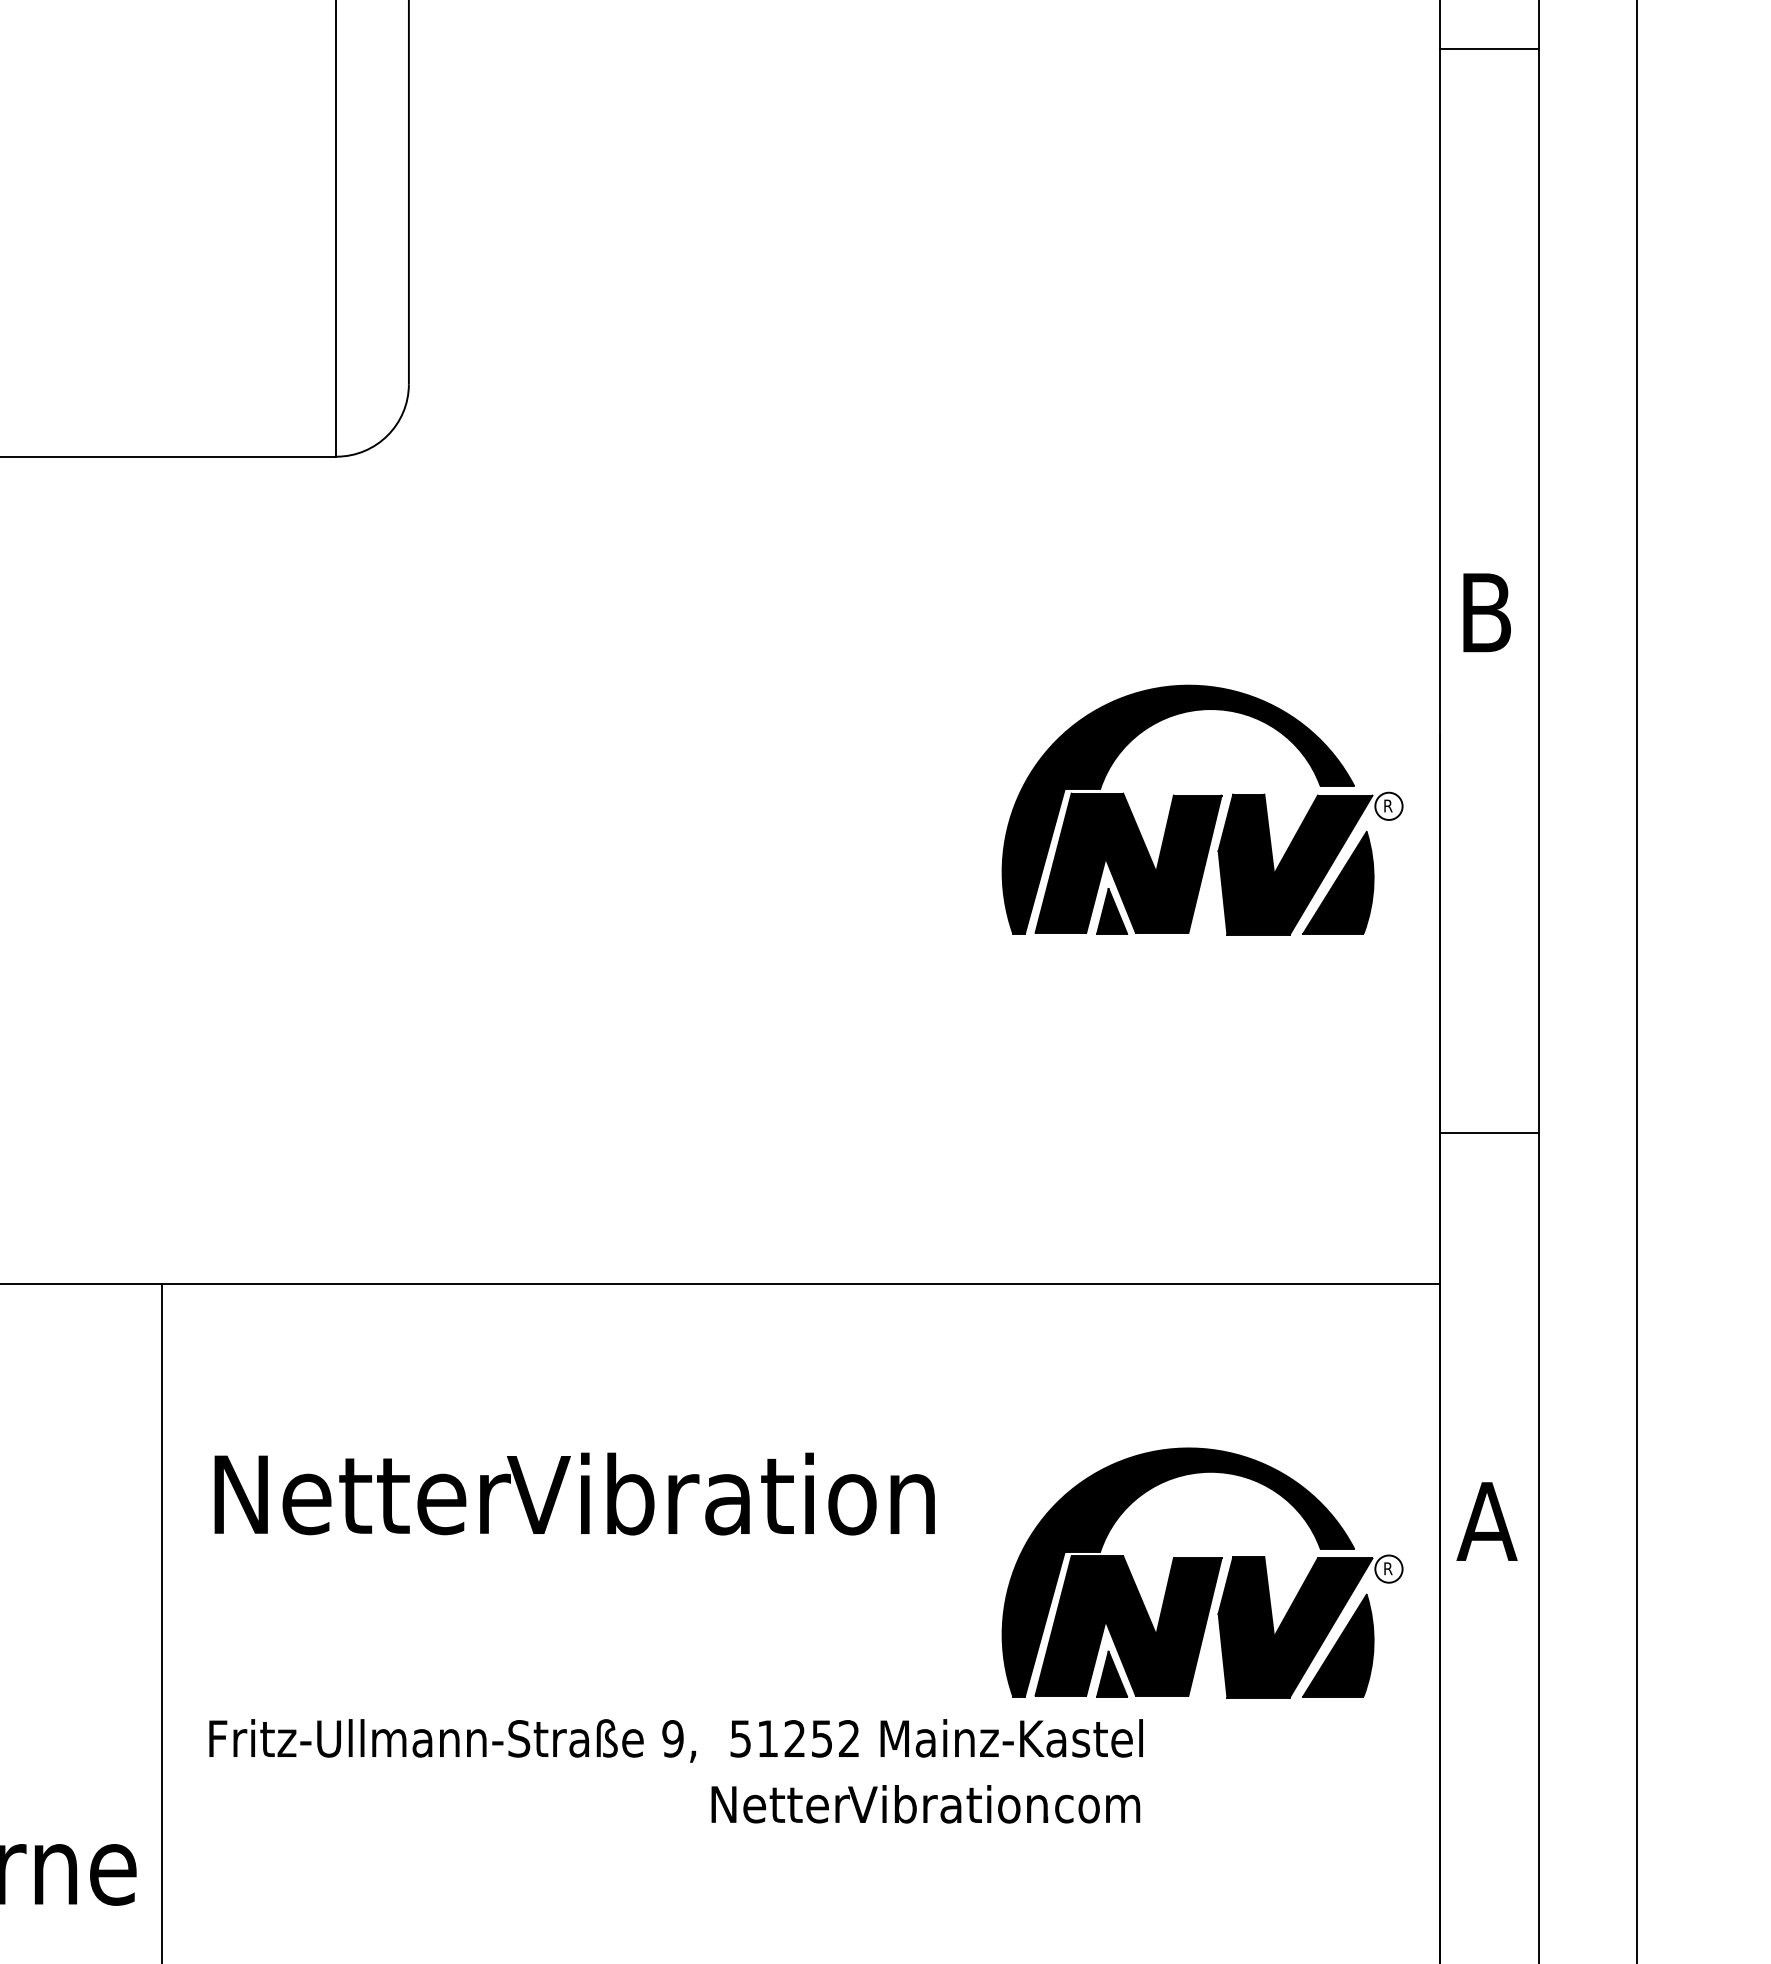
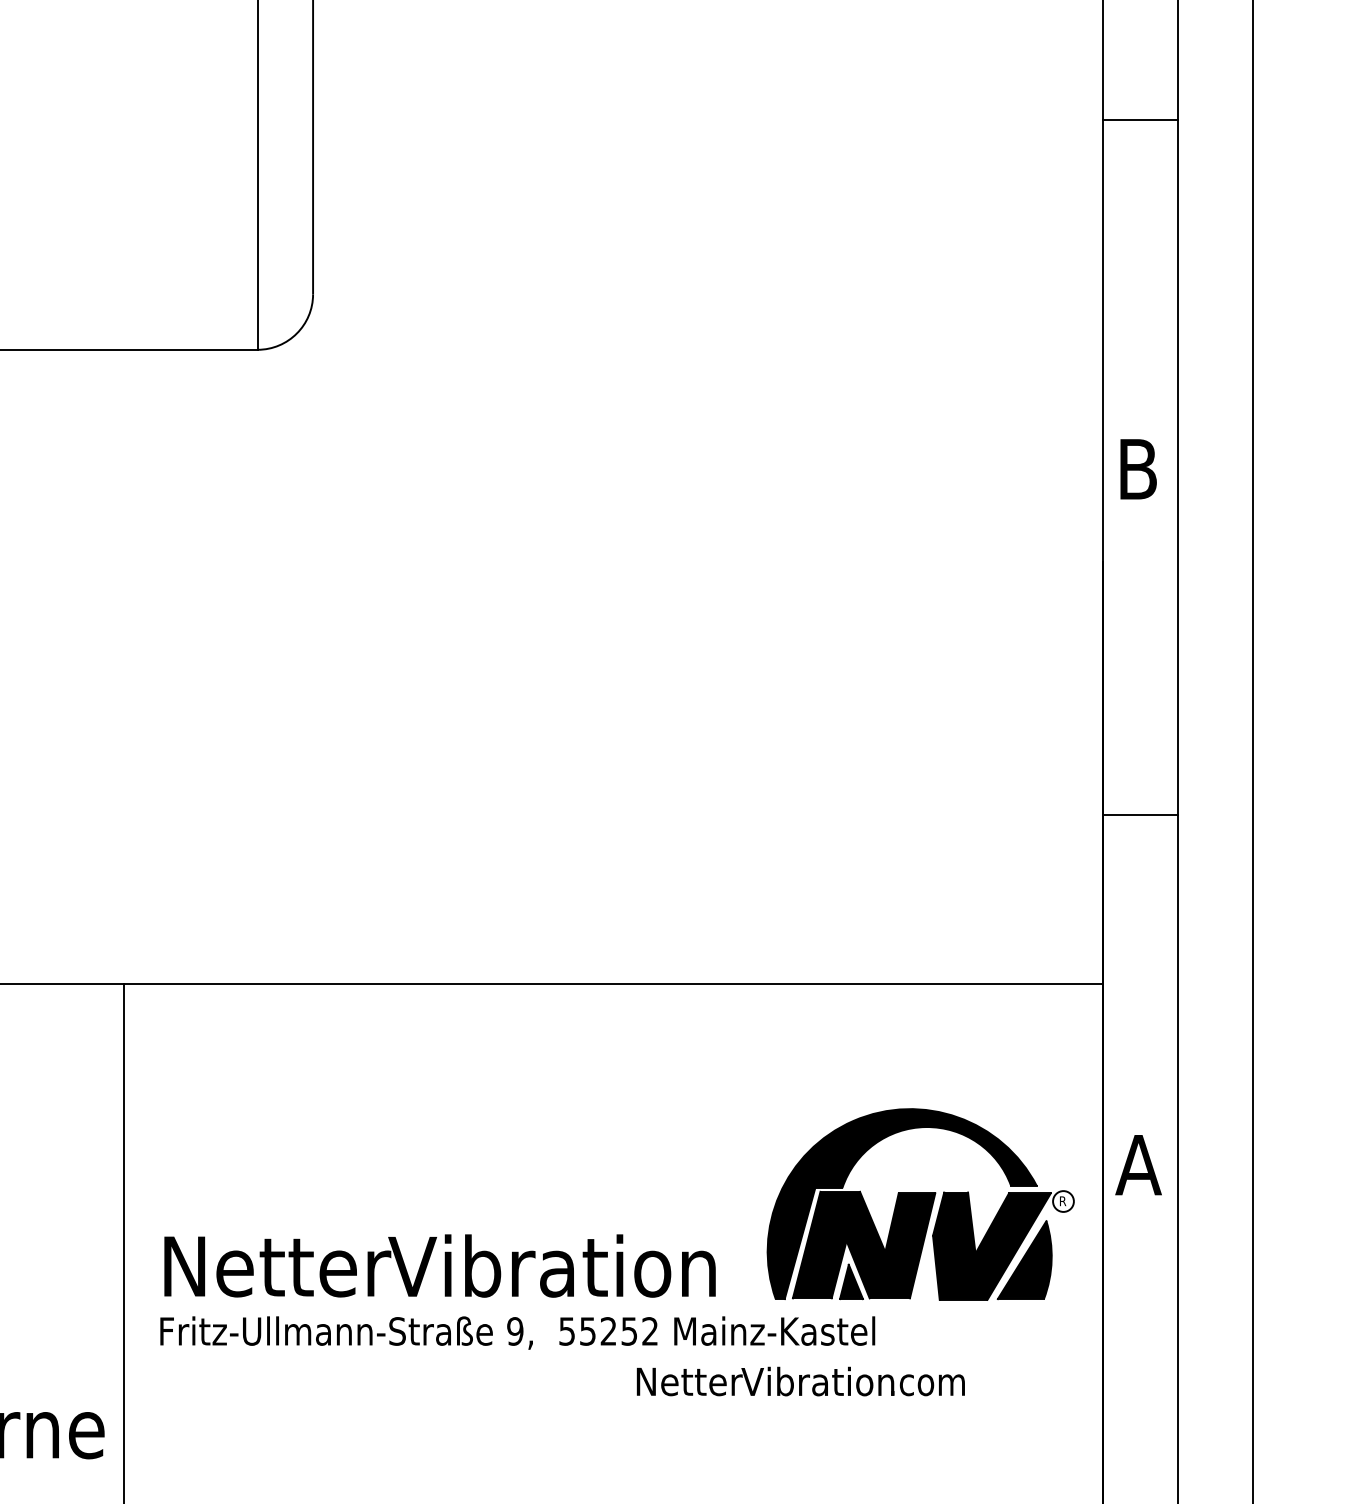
line: (1489, 48) -> (1140, 119), moved
part: (1202, 810) -> (920, 620), removed
line: (1489, 1132) -> (1140, 815), moved
text: (573, 1493) -> (439, 1265), moved
text: (767, 1738) -> (587, 1331), 51252 -> 55252
text: (925, 1804) -> (800, 1381), moved

